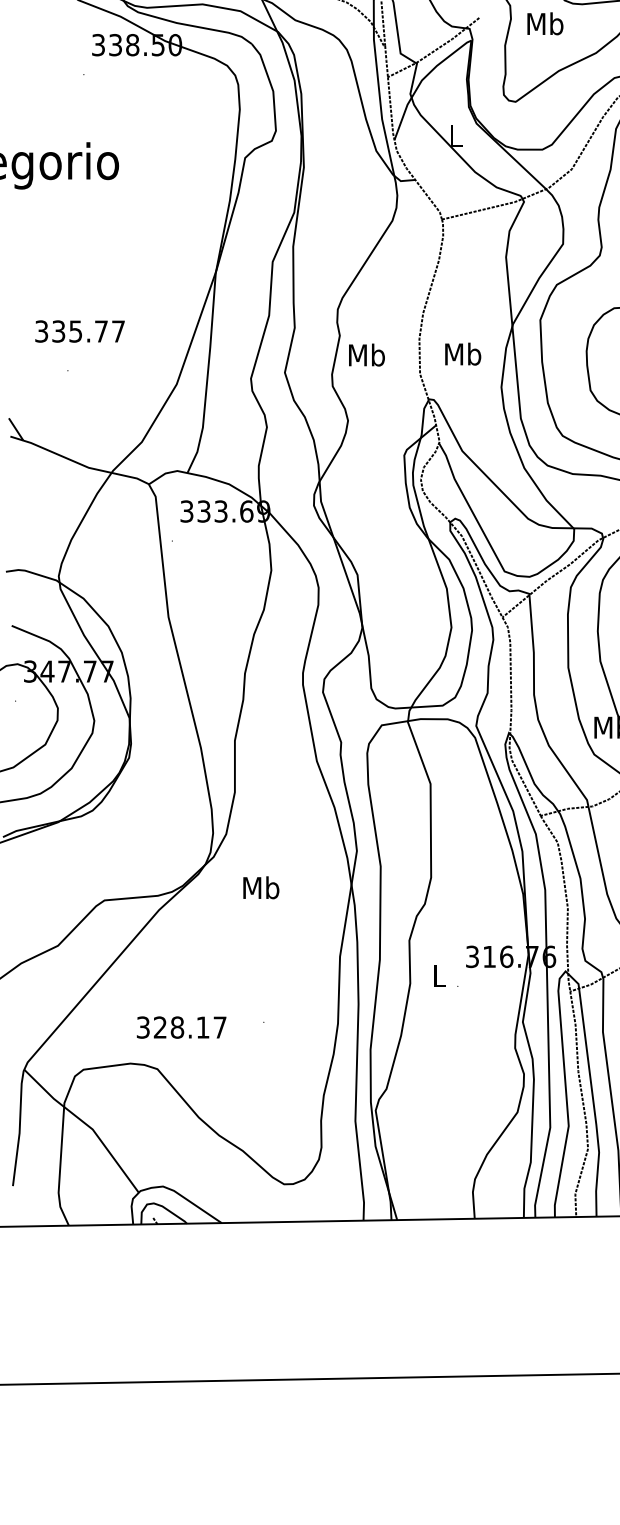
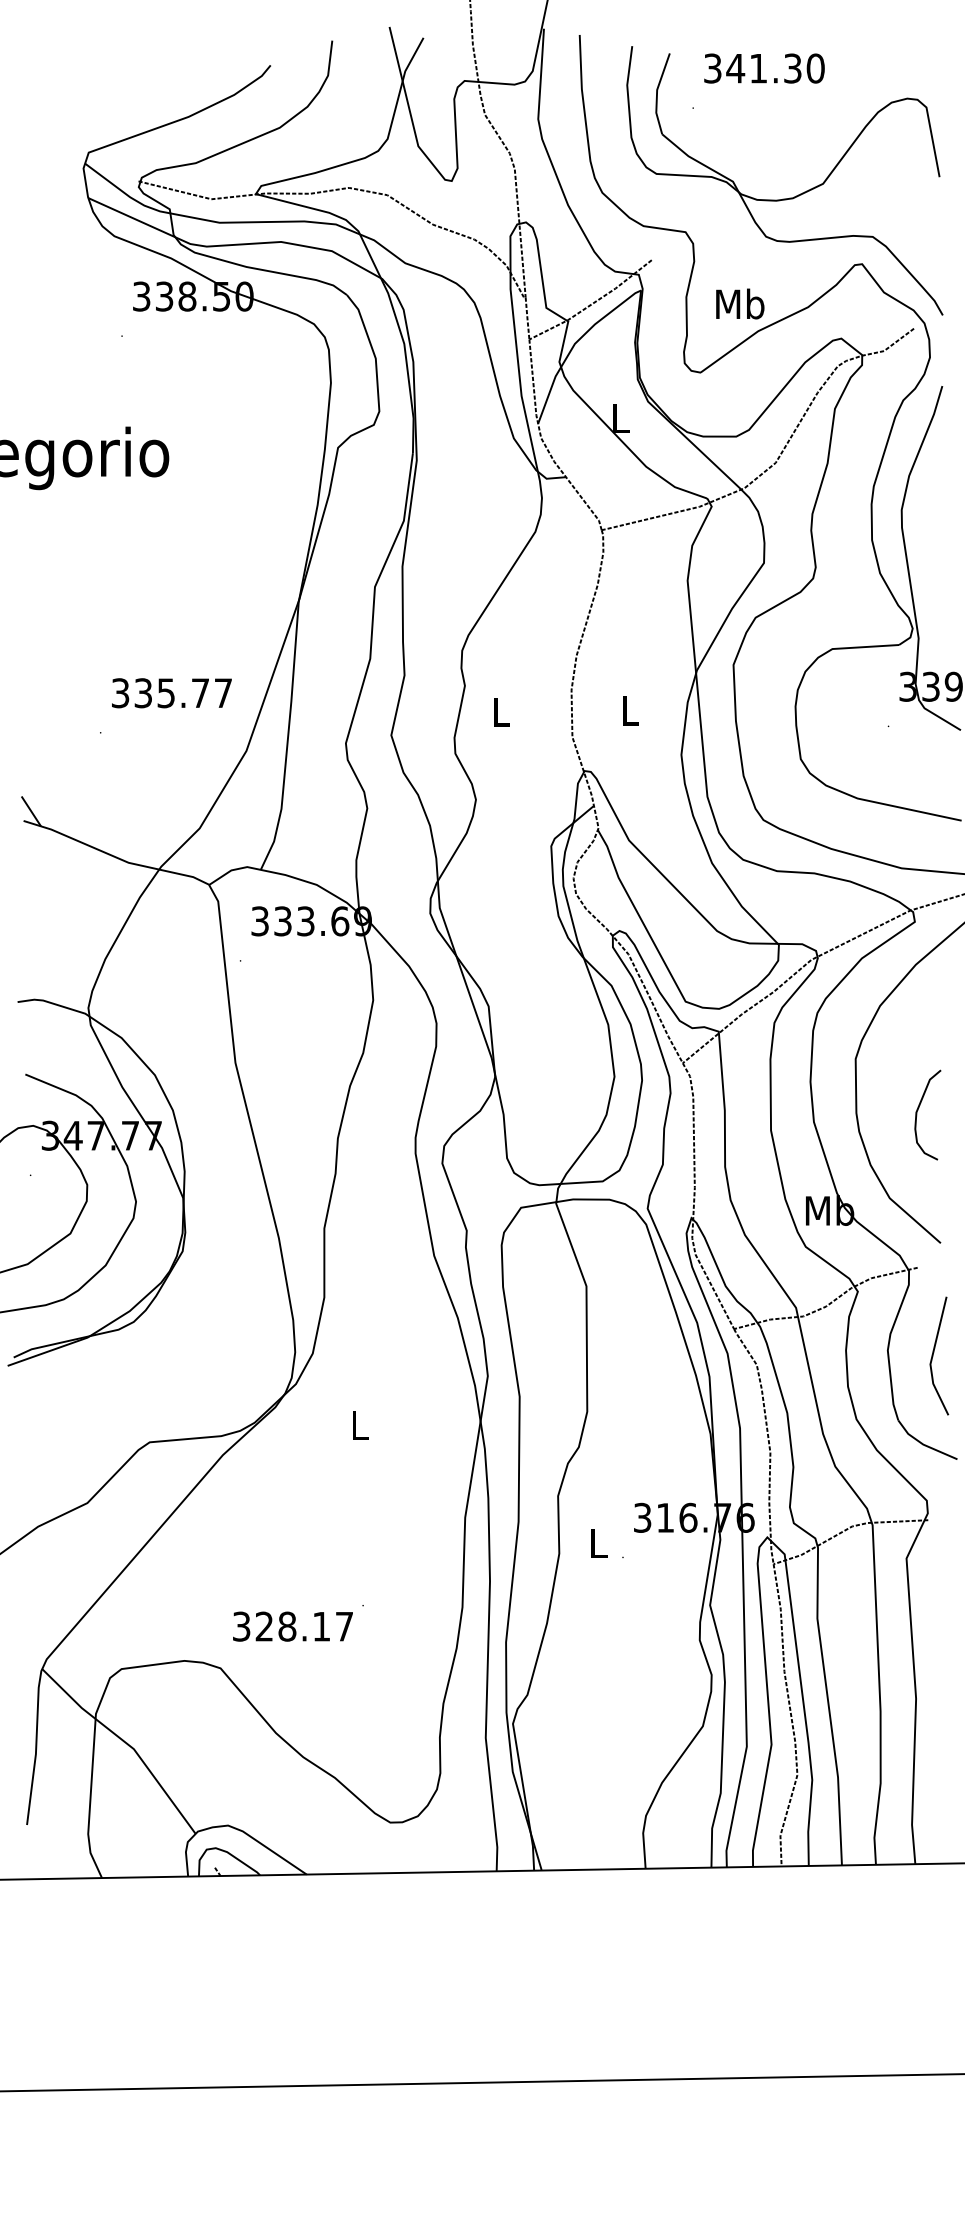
text: (545, 23) -> (740, 303), moved
text: (79, 331) -> (171, 693), moved
text: (367, 354) -> (501, 711), Mb -> L
text: (463, 354) -> (630, 710), Mb -> L
text: (261, 887) -> (359, 1425), Mb -> L
text: (181, 1027) -> (292, 1626), moved

